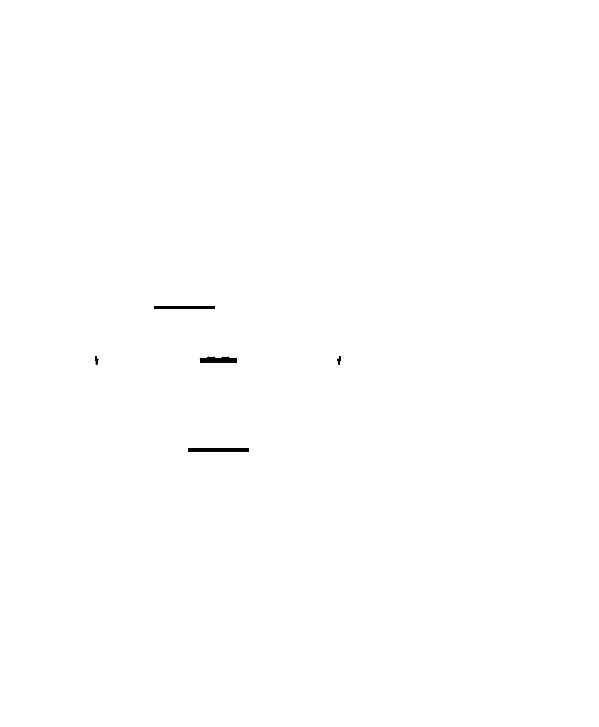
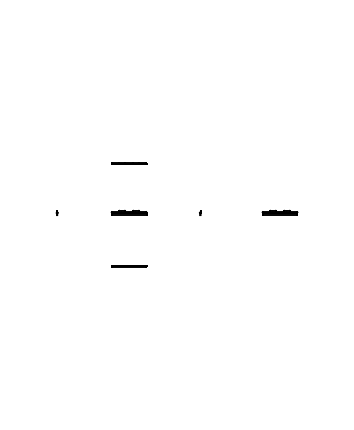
line: (185, 306) -> (129, 163), moved
part: (217, 359) -> (128, 212), size x1.67
part: (472, 359) -> (279, 212), added

